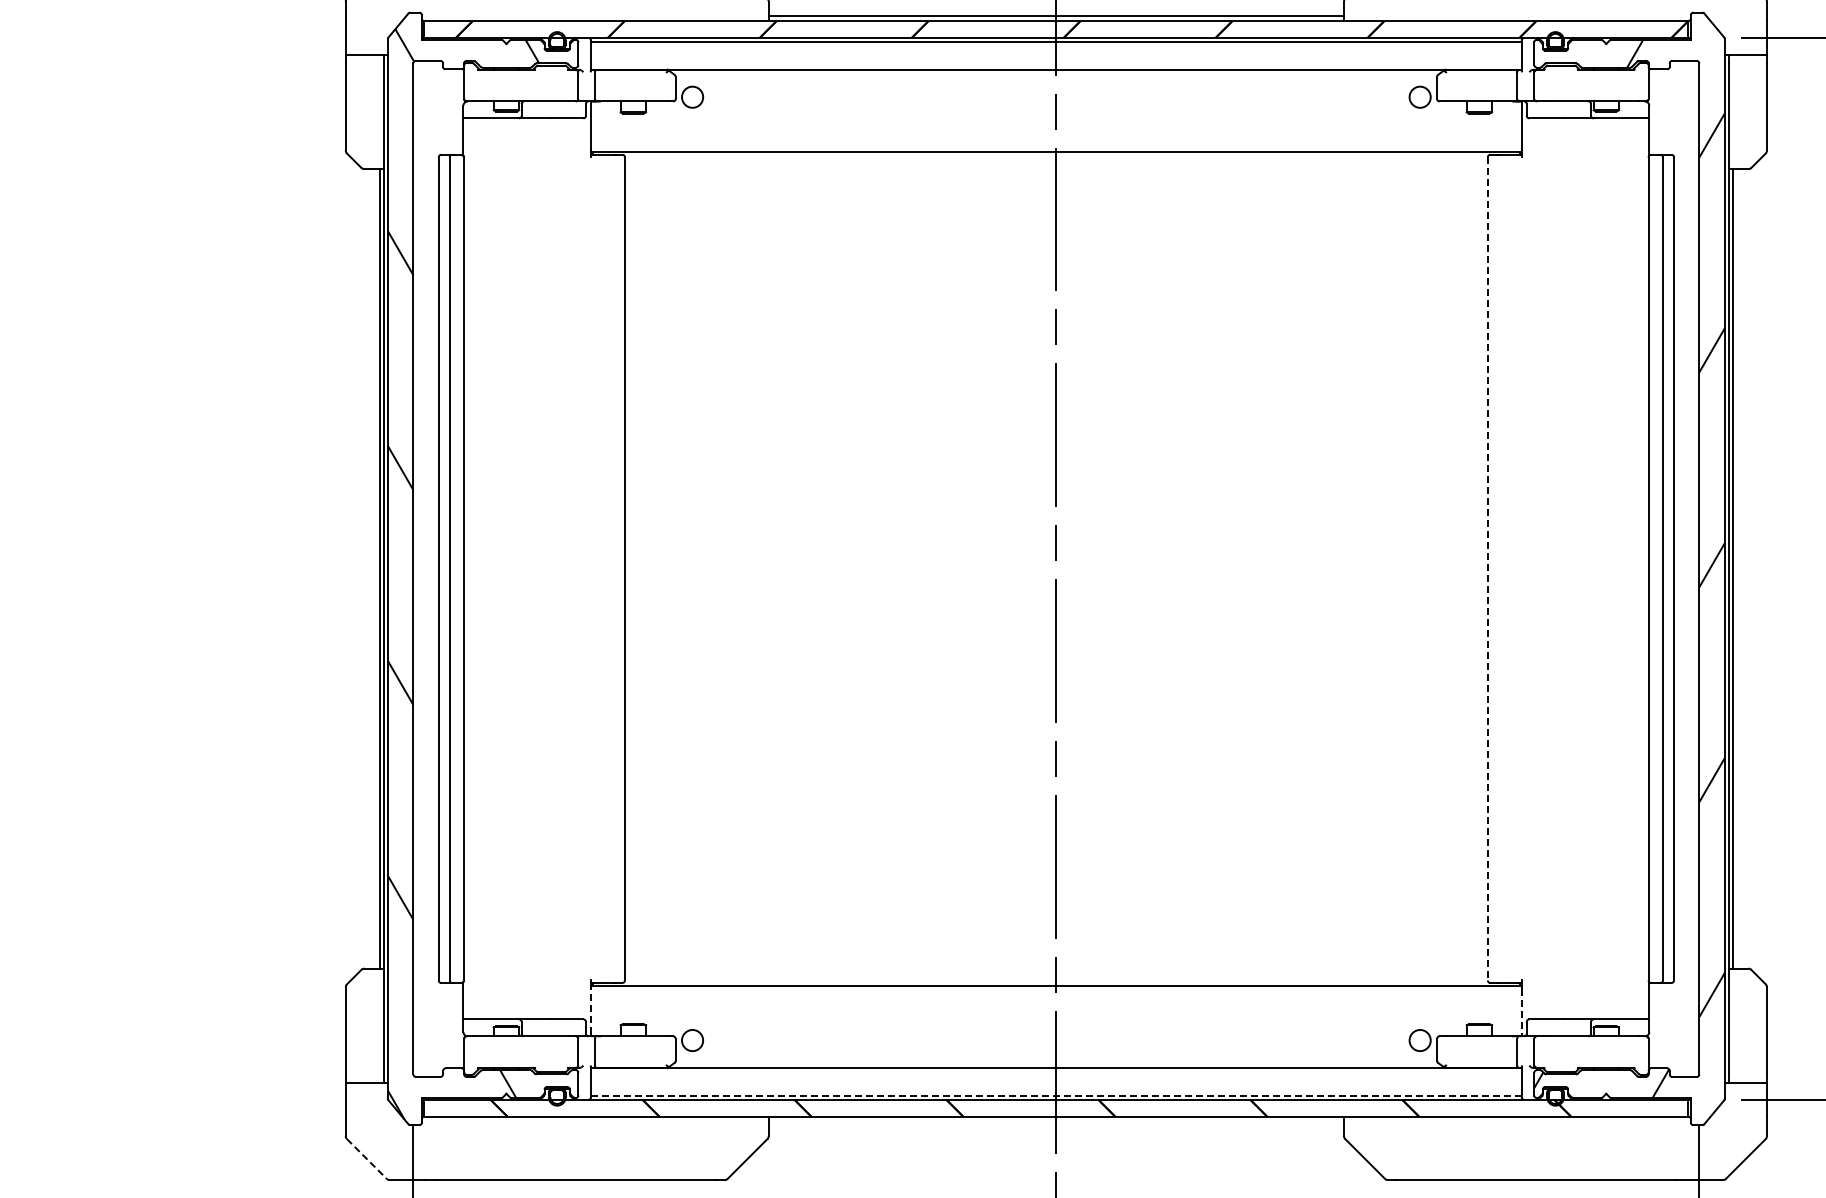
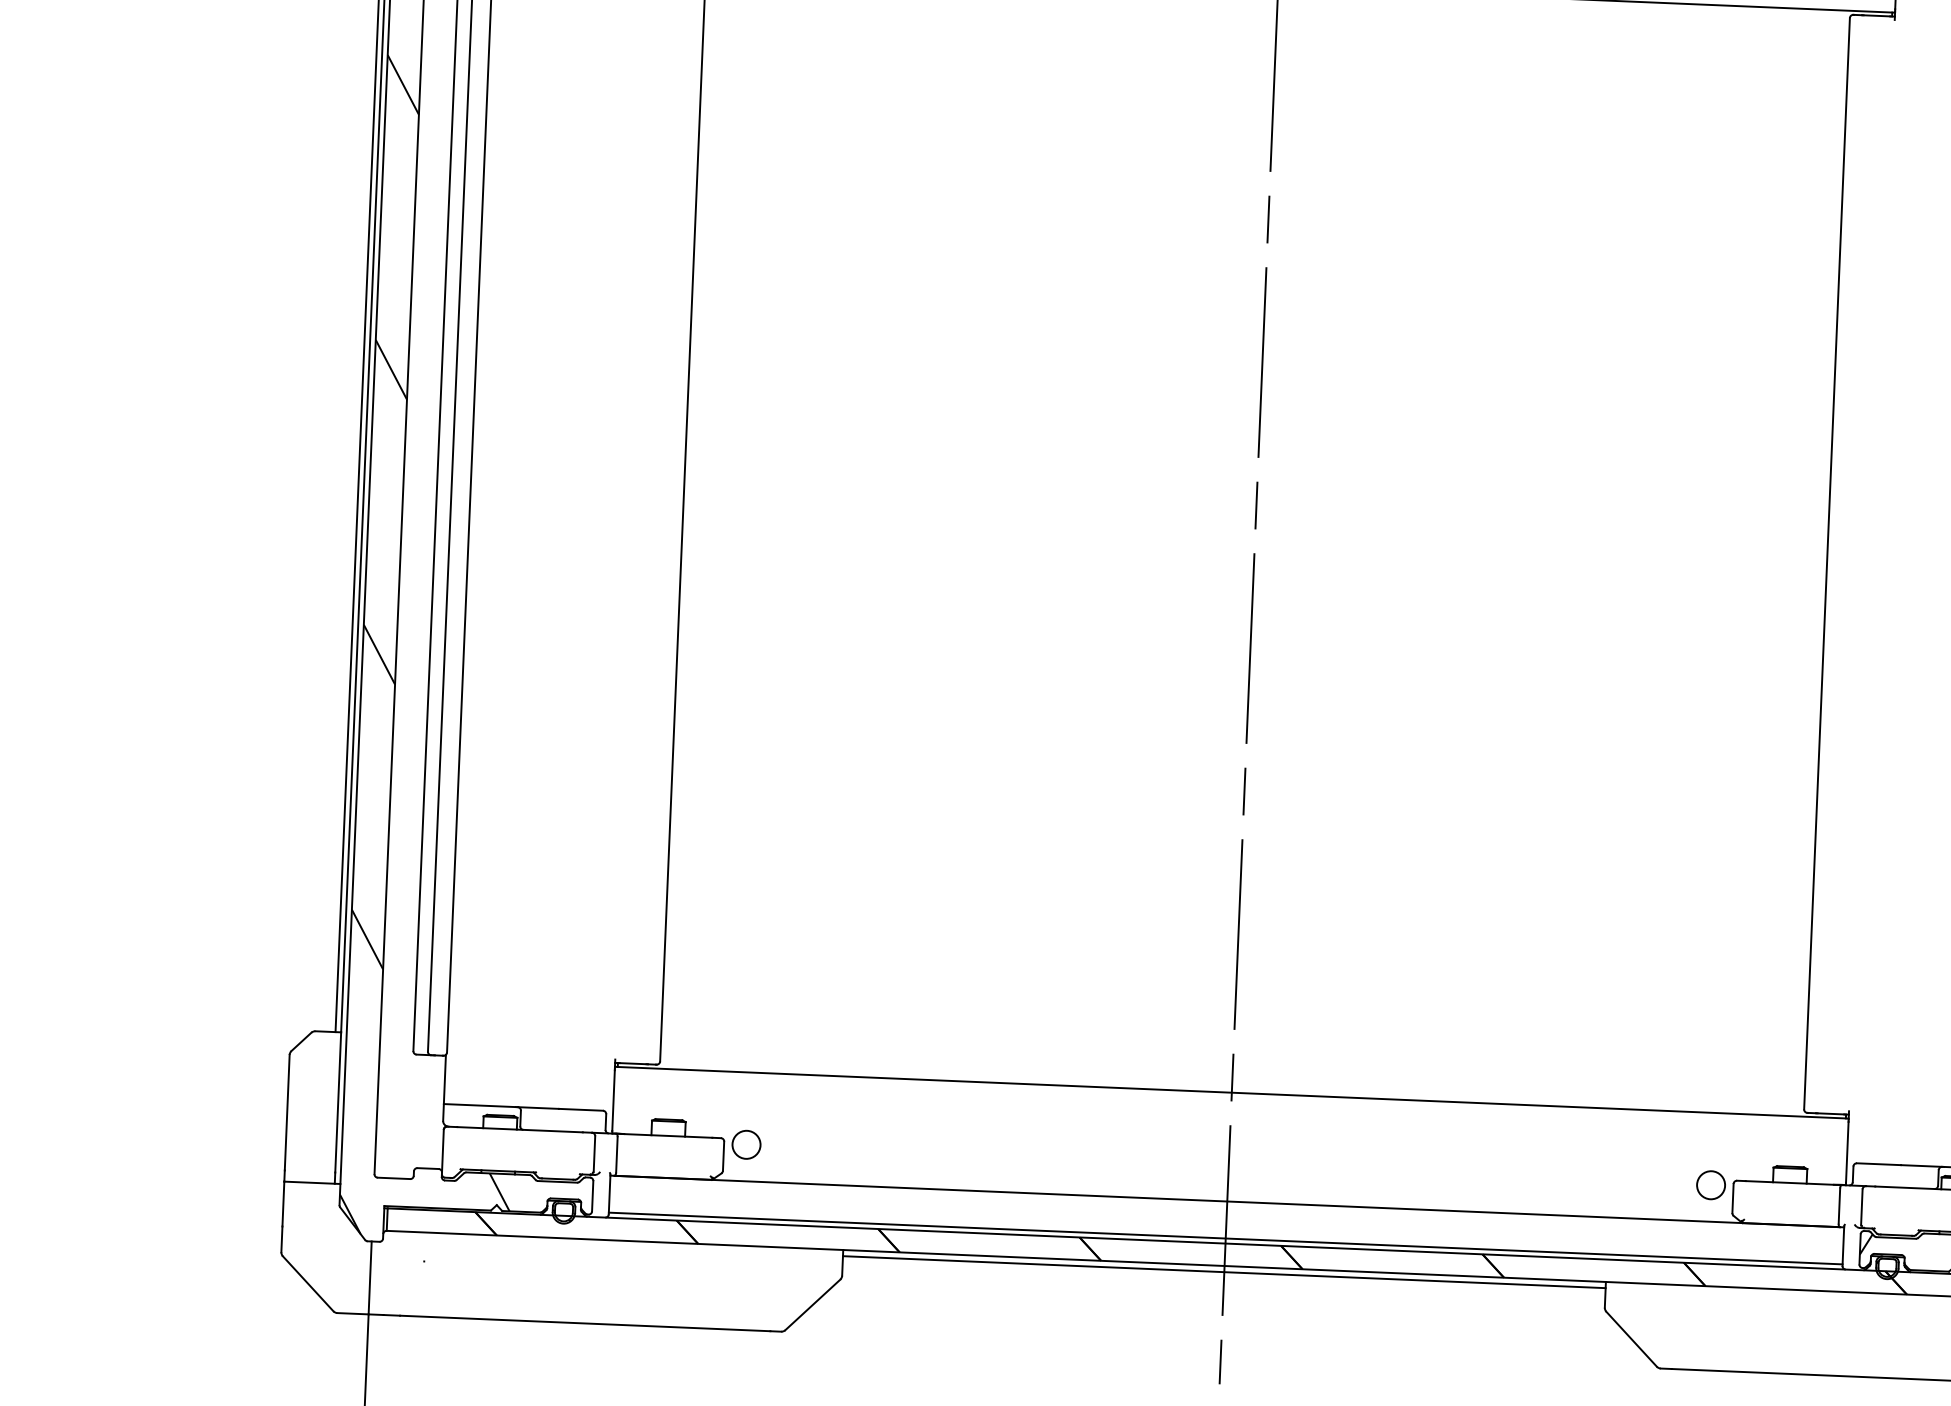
line: (1487, 568) -> (1826, 563), dashed -> solid
line: (591, 1011) -> (614, 1100), dashed -> solid
line: (1521, 1011) -> (1847, 1152), dashed -> solid
line: (1055, 1095) -> (1224, 1237), dashed -> solid
line: (1056, 1121) -> (1224, 1272), added
line: (367, 1159) -> (308, 1284), dashed -> solid

